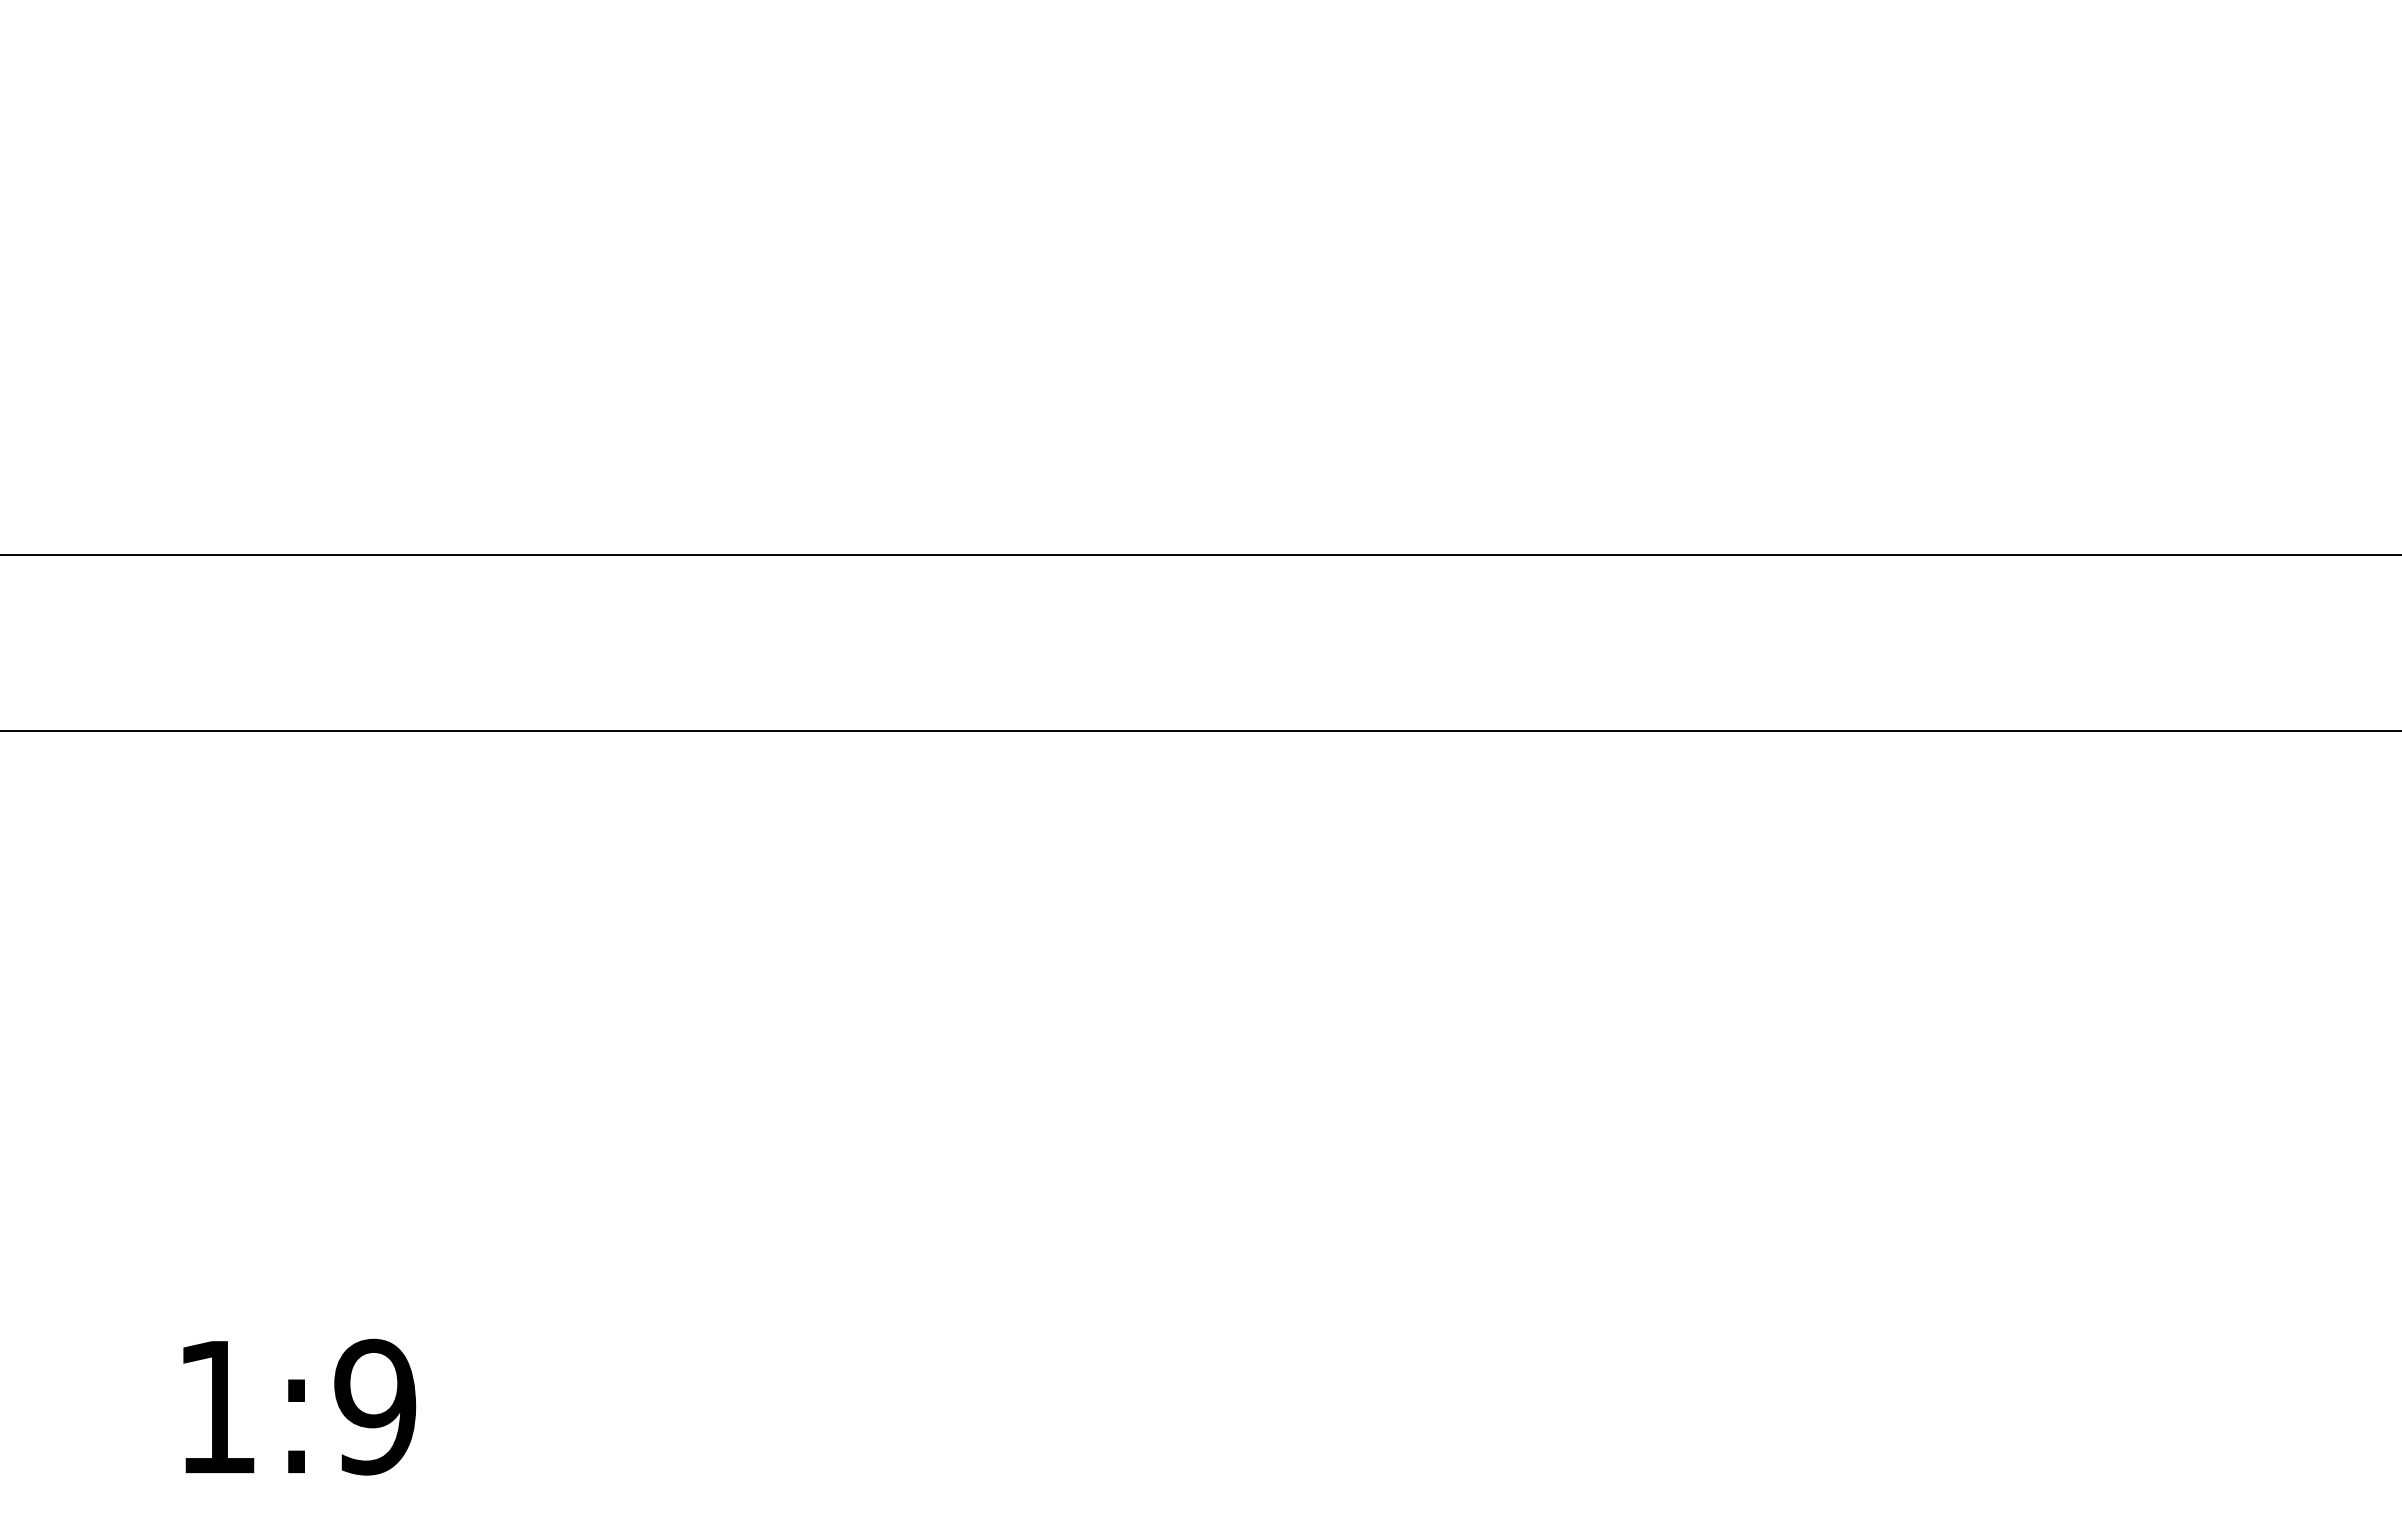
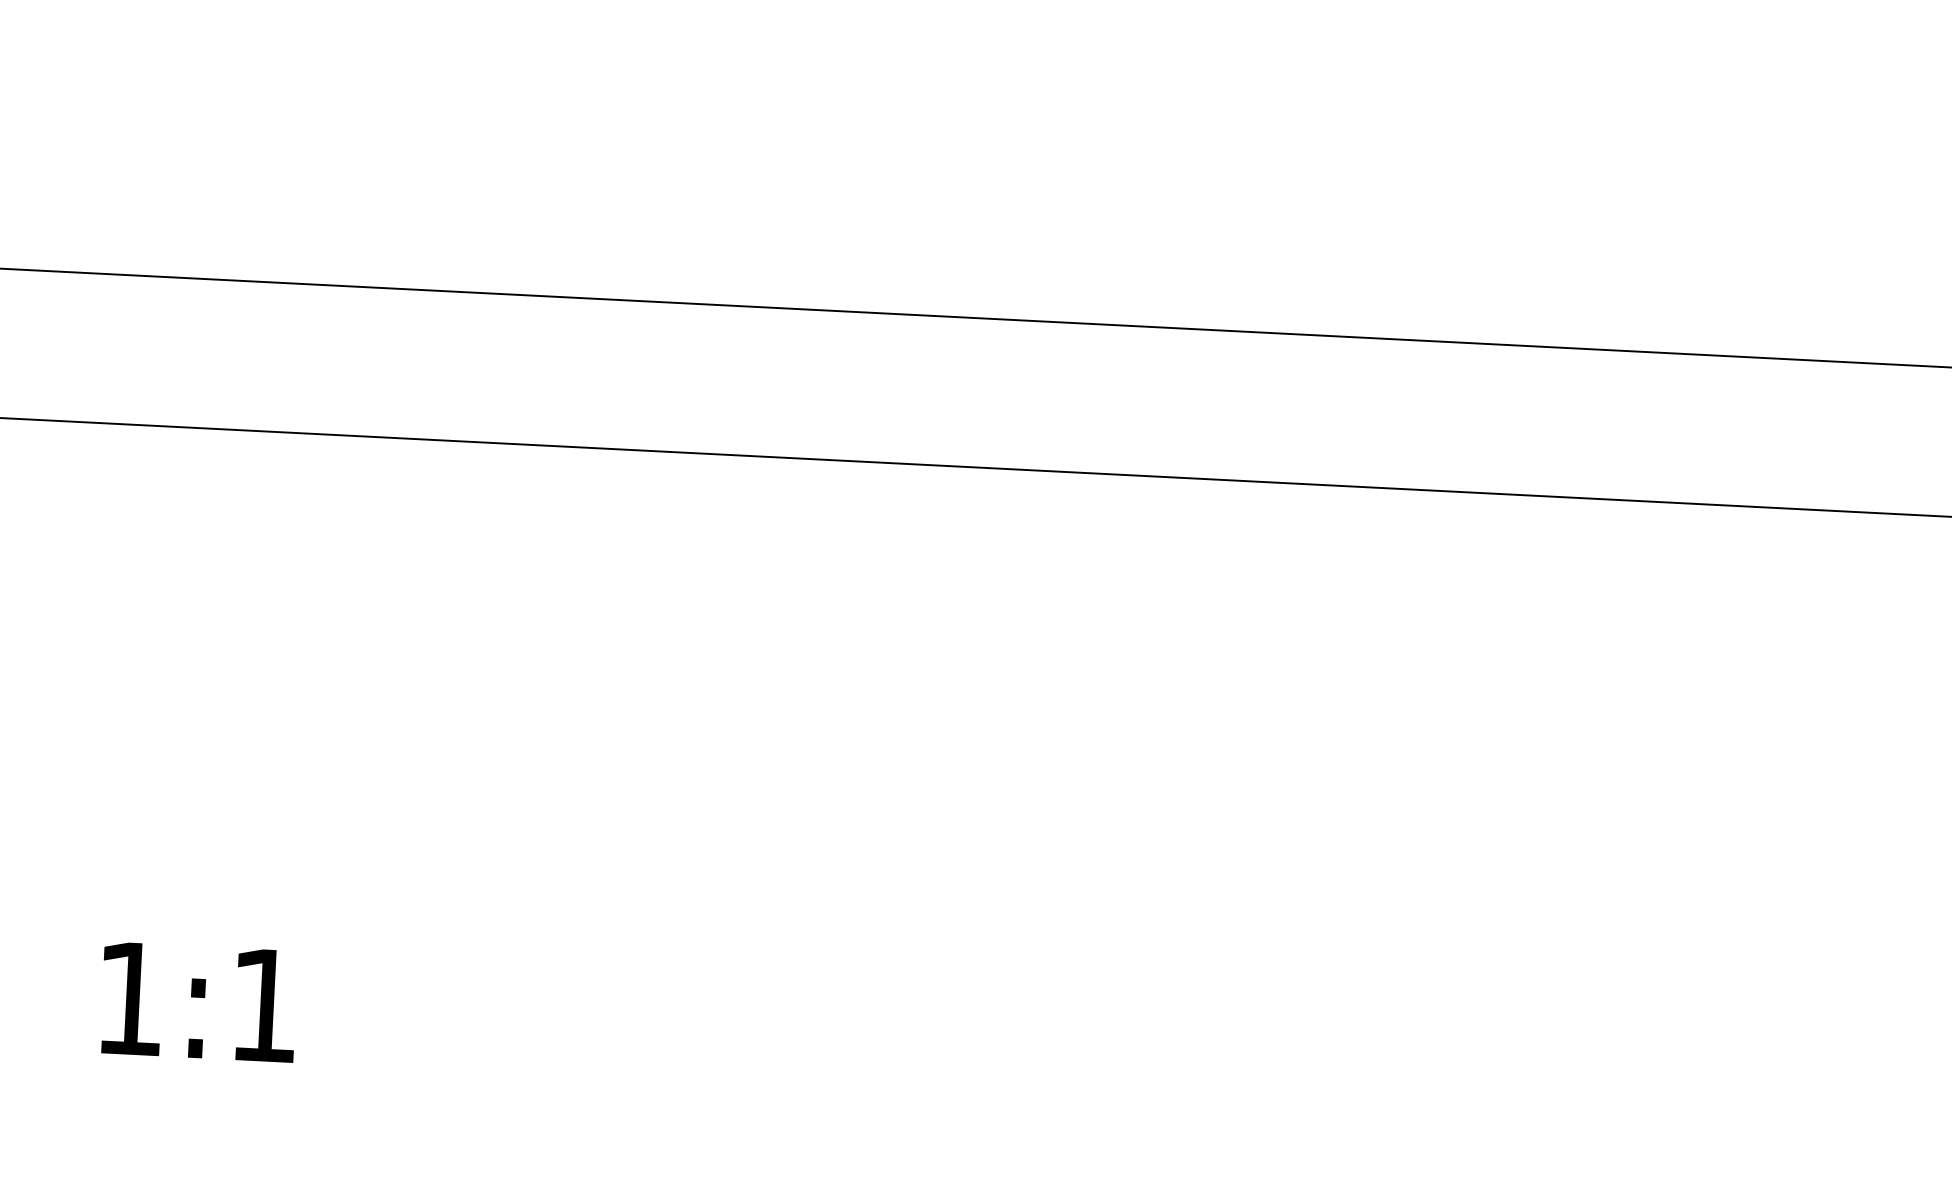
text: (375, 1406) -> (264, 1004), 1:9 -> 1:1

